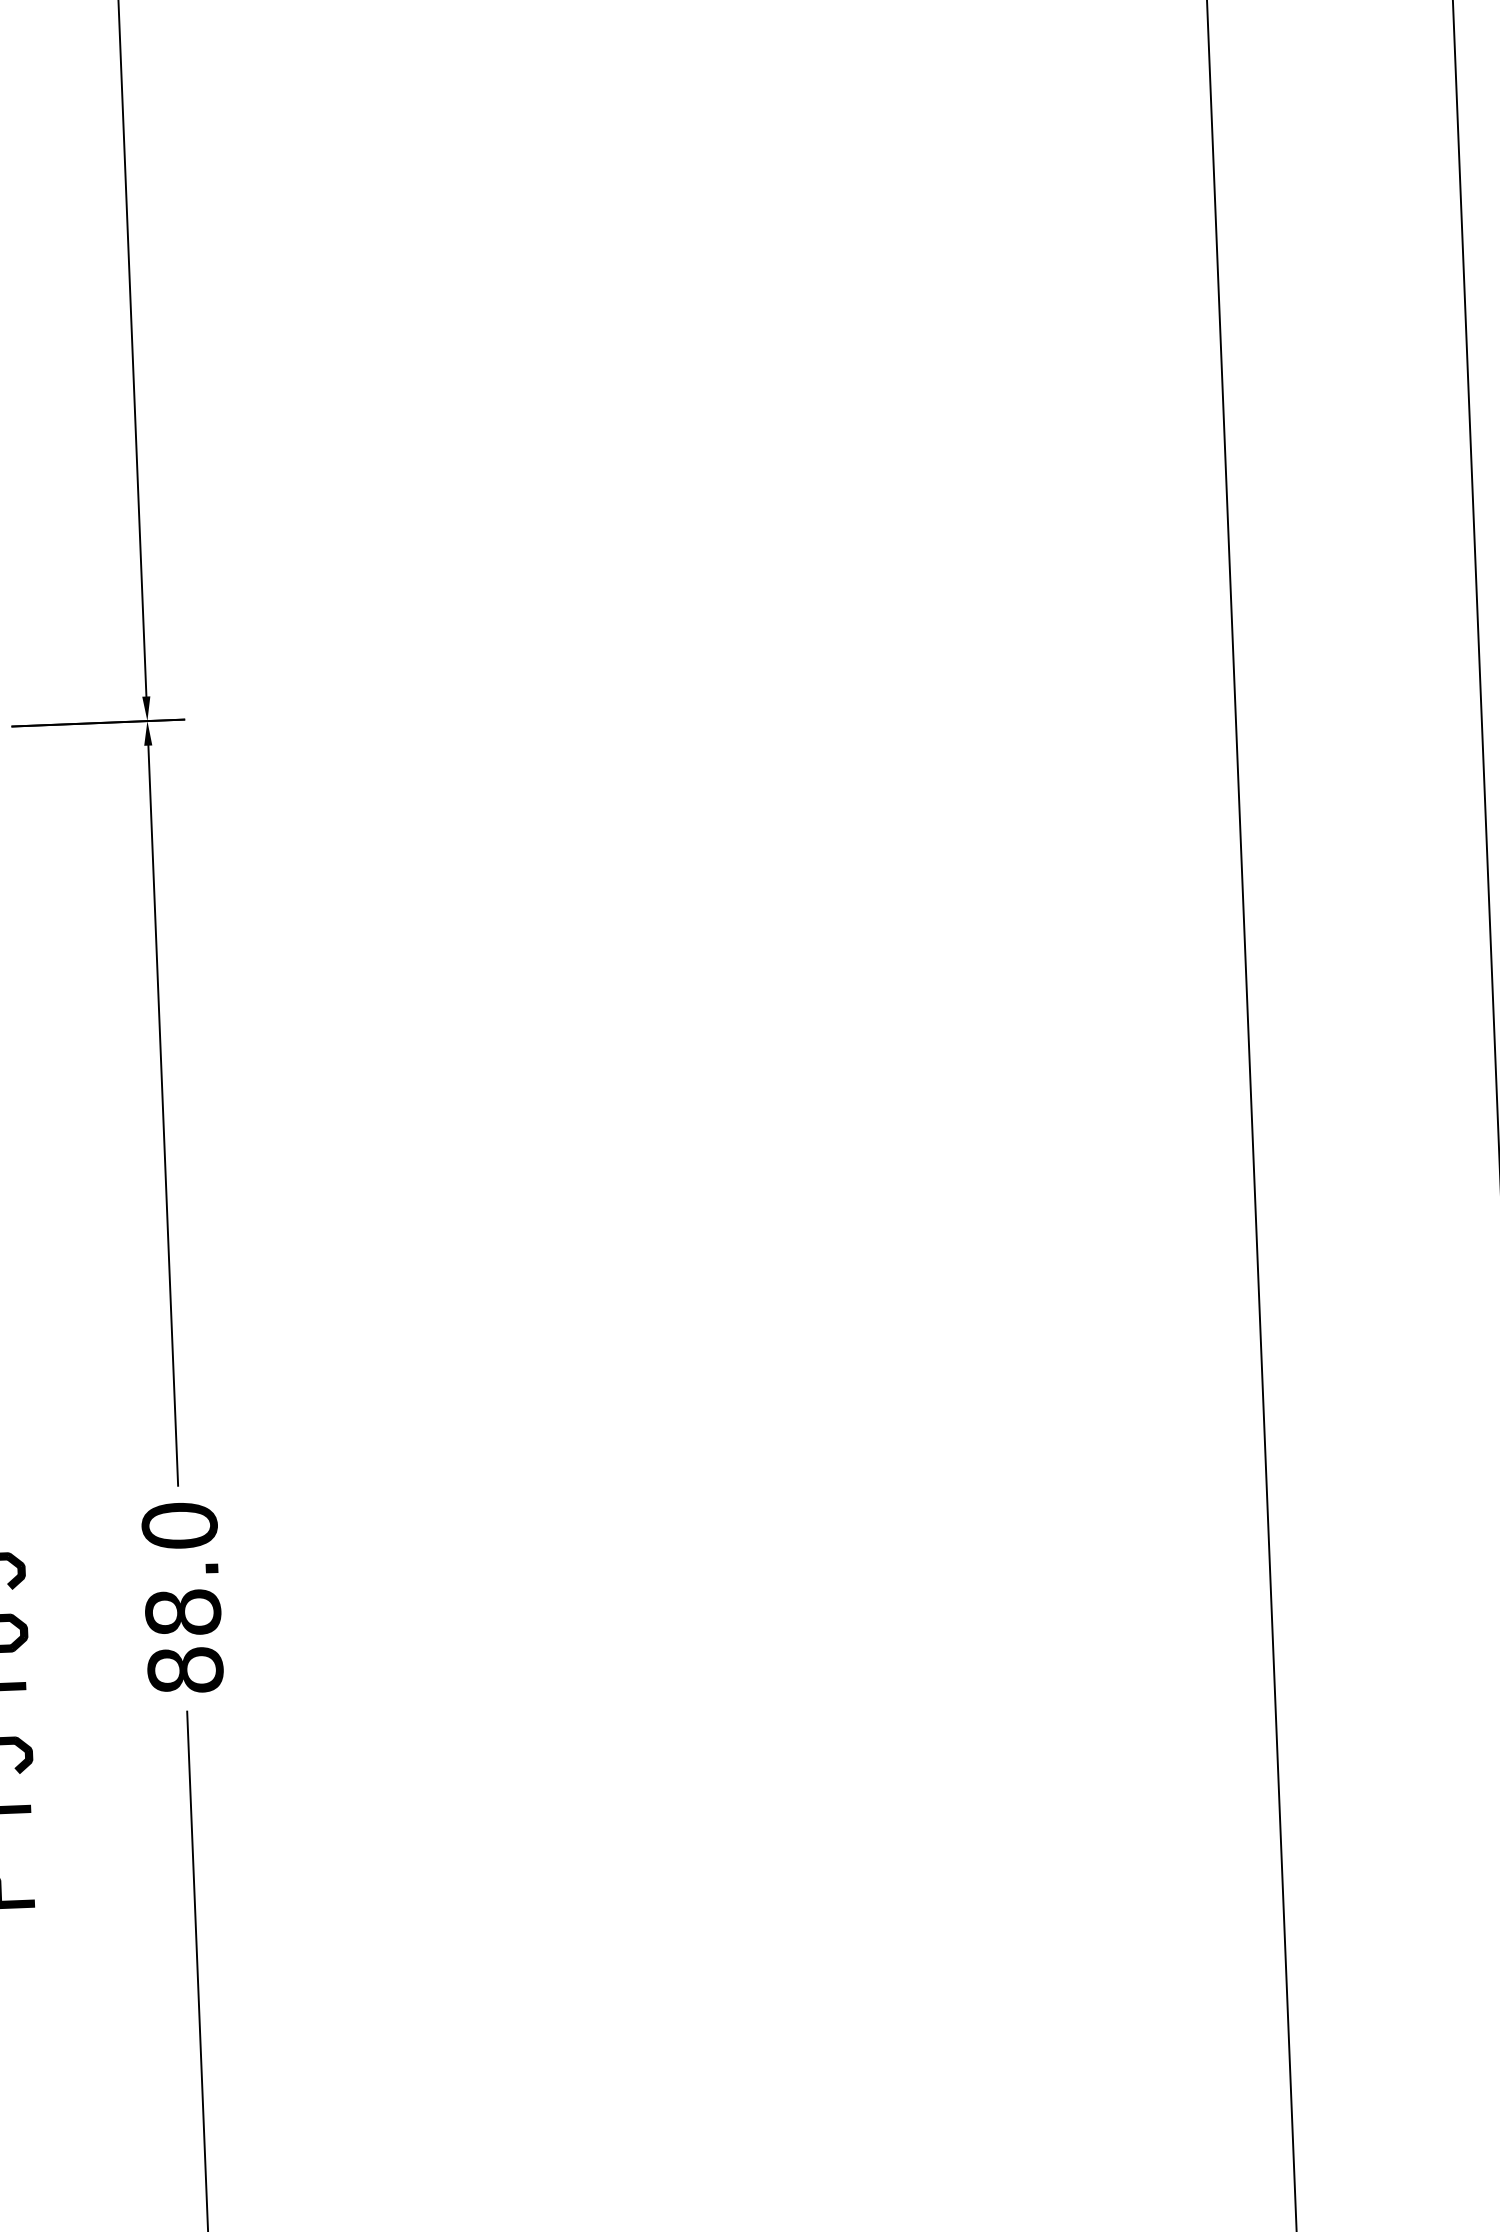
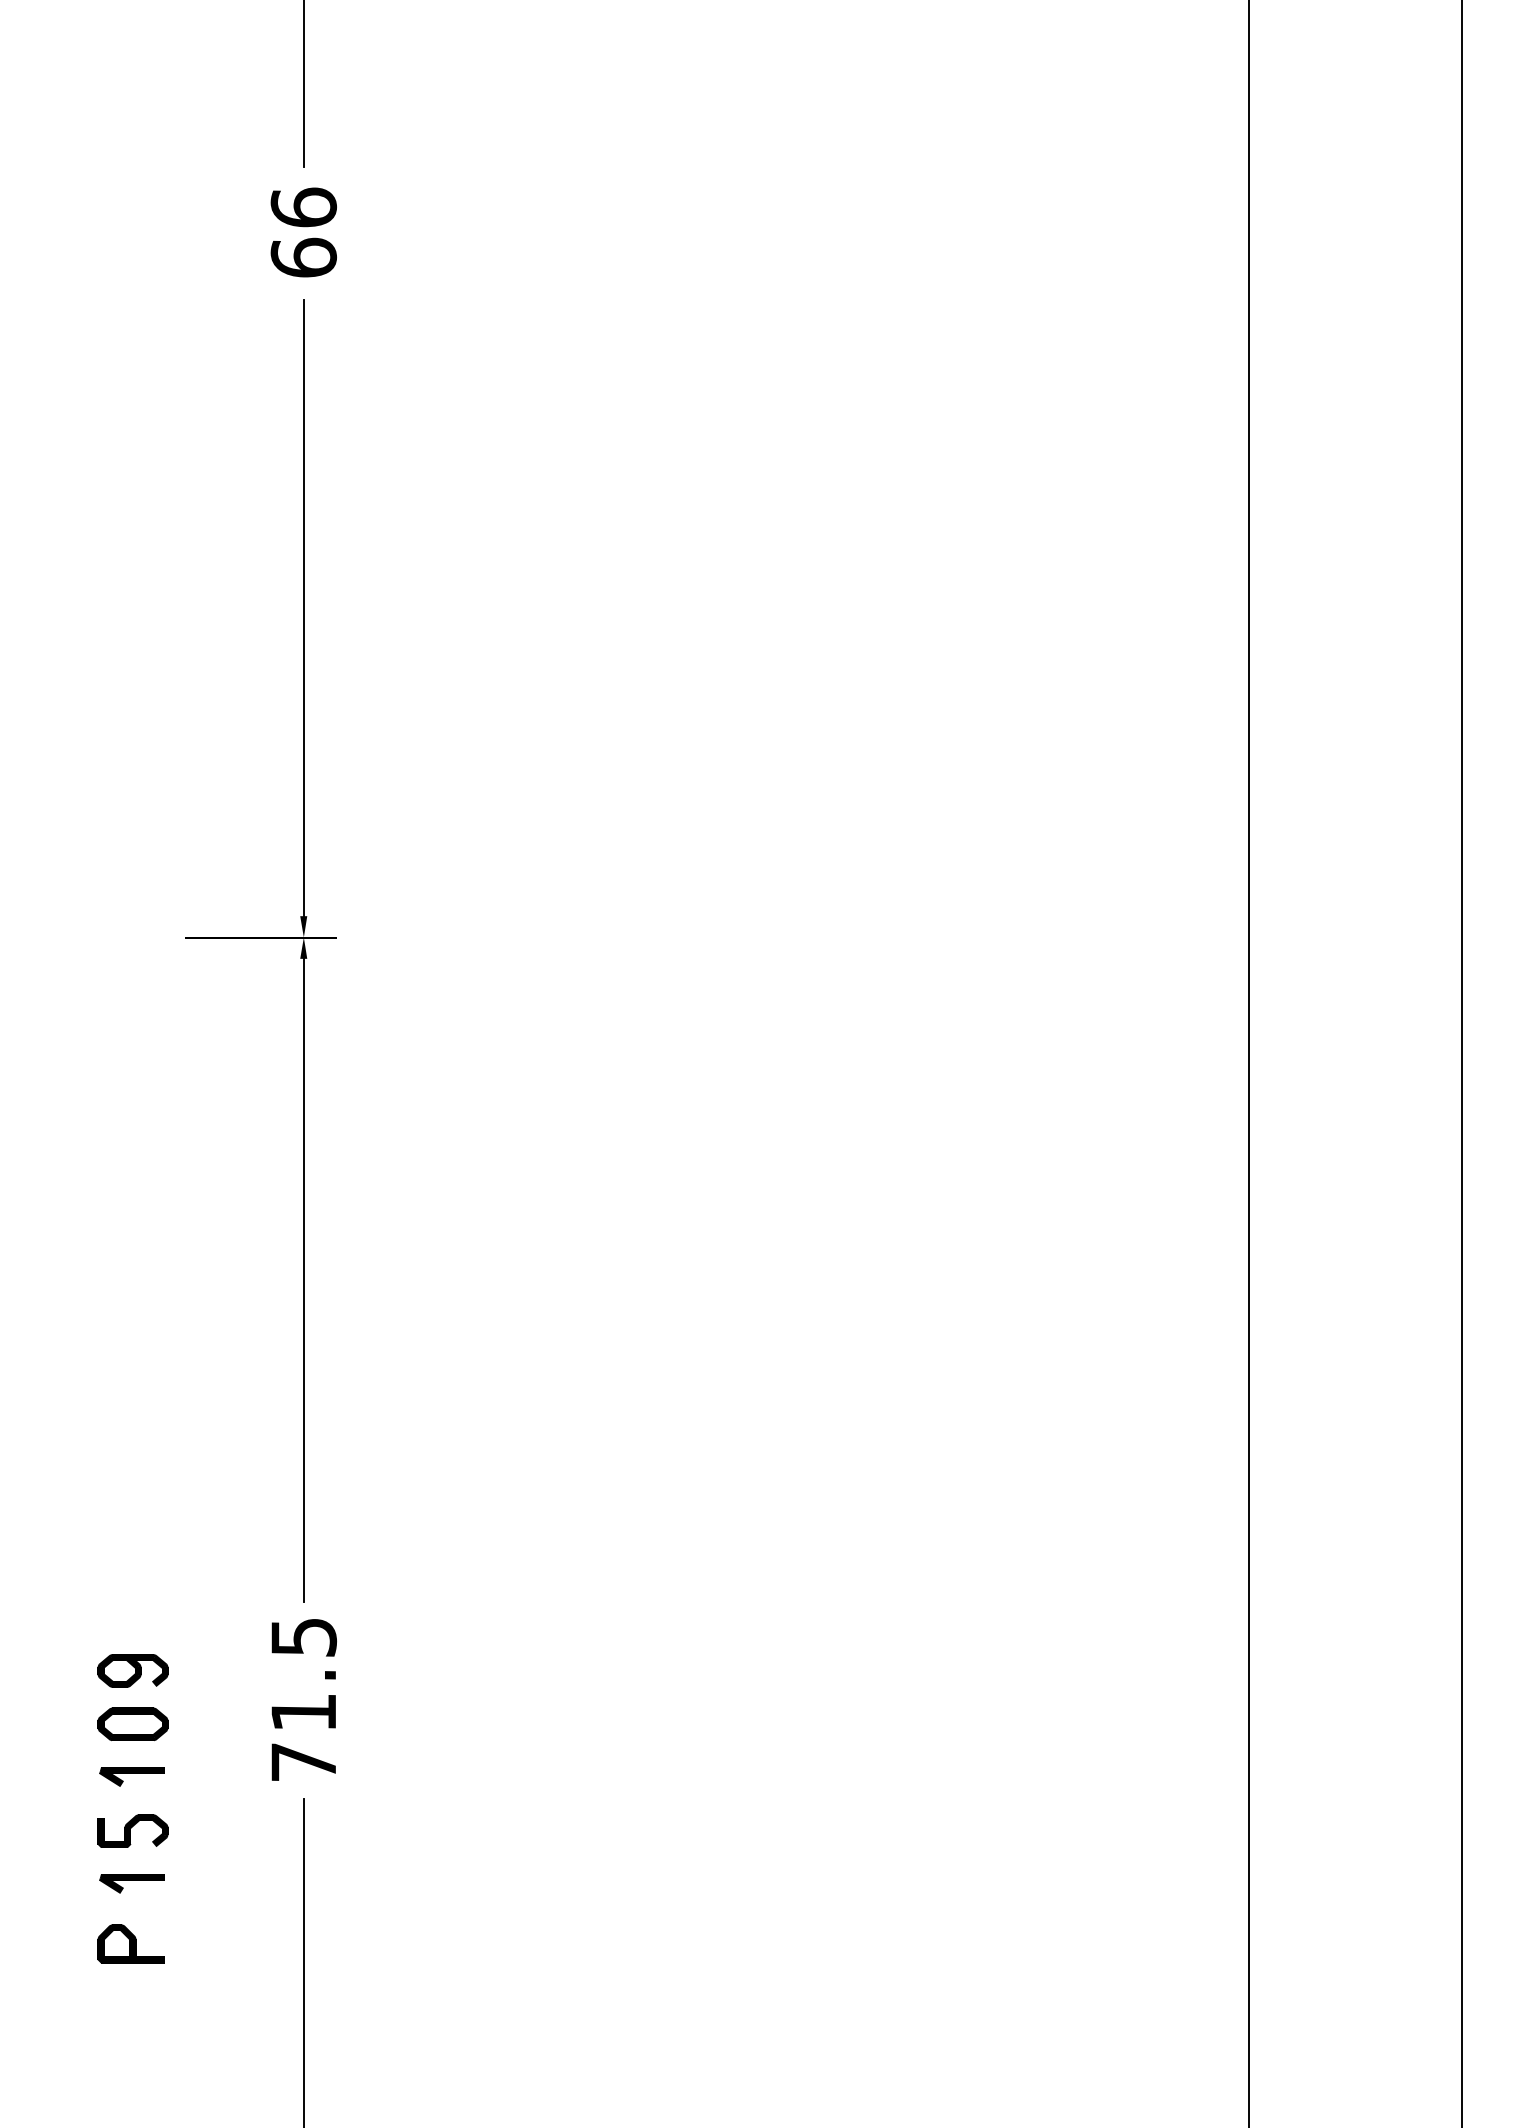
text: (182, 1597) -> (303, 1699), 88.0 -> 71.5

